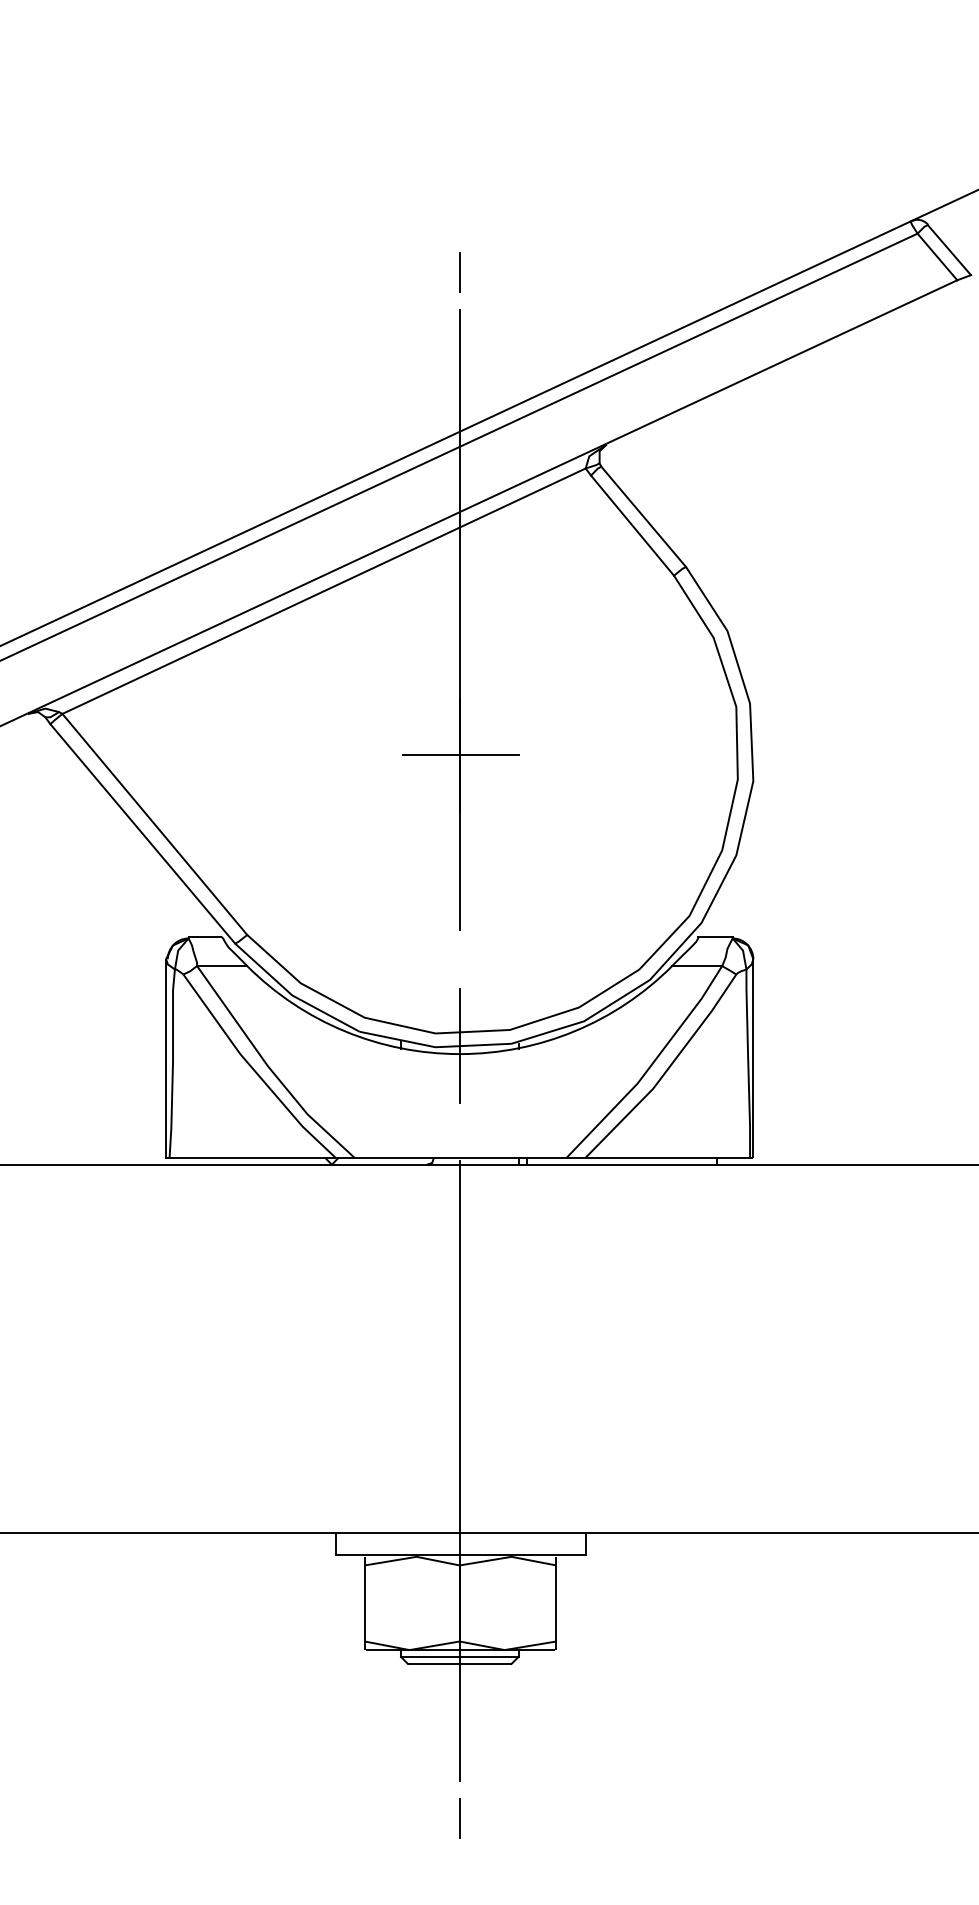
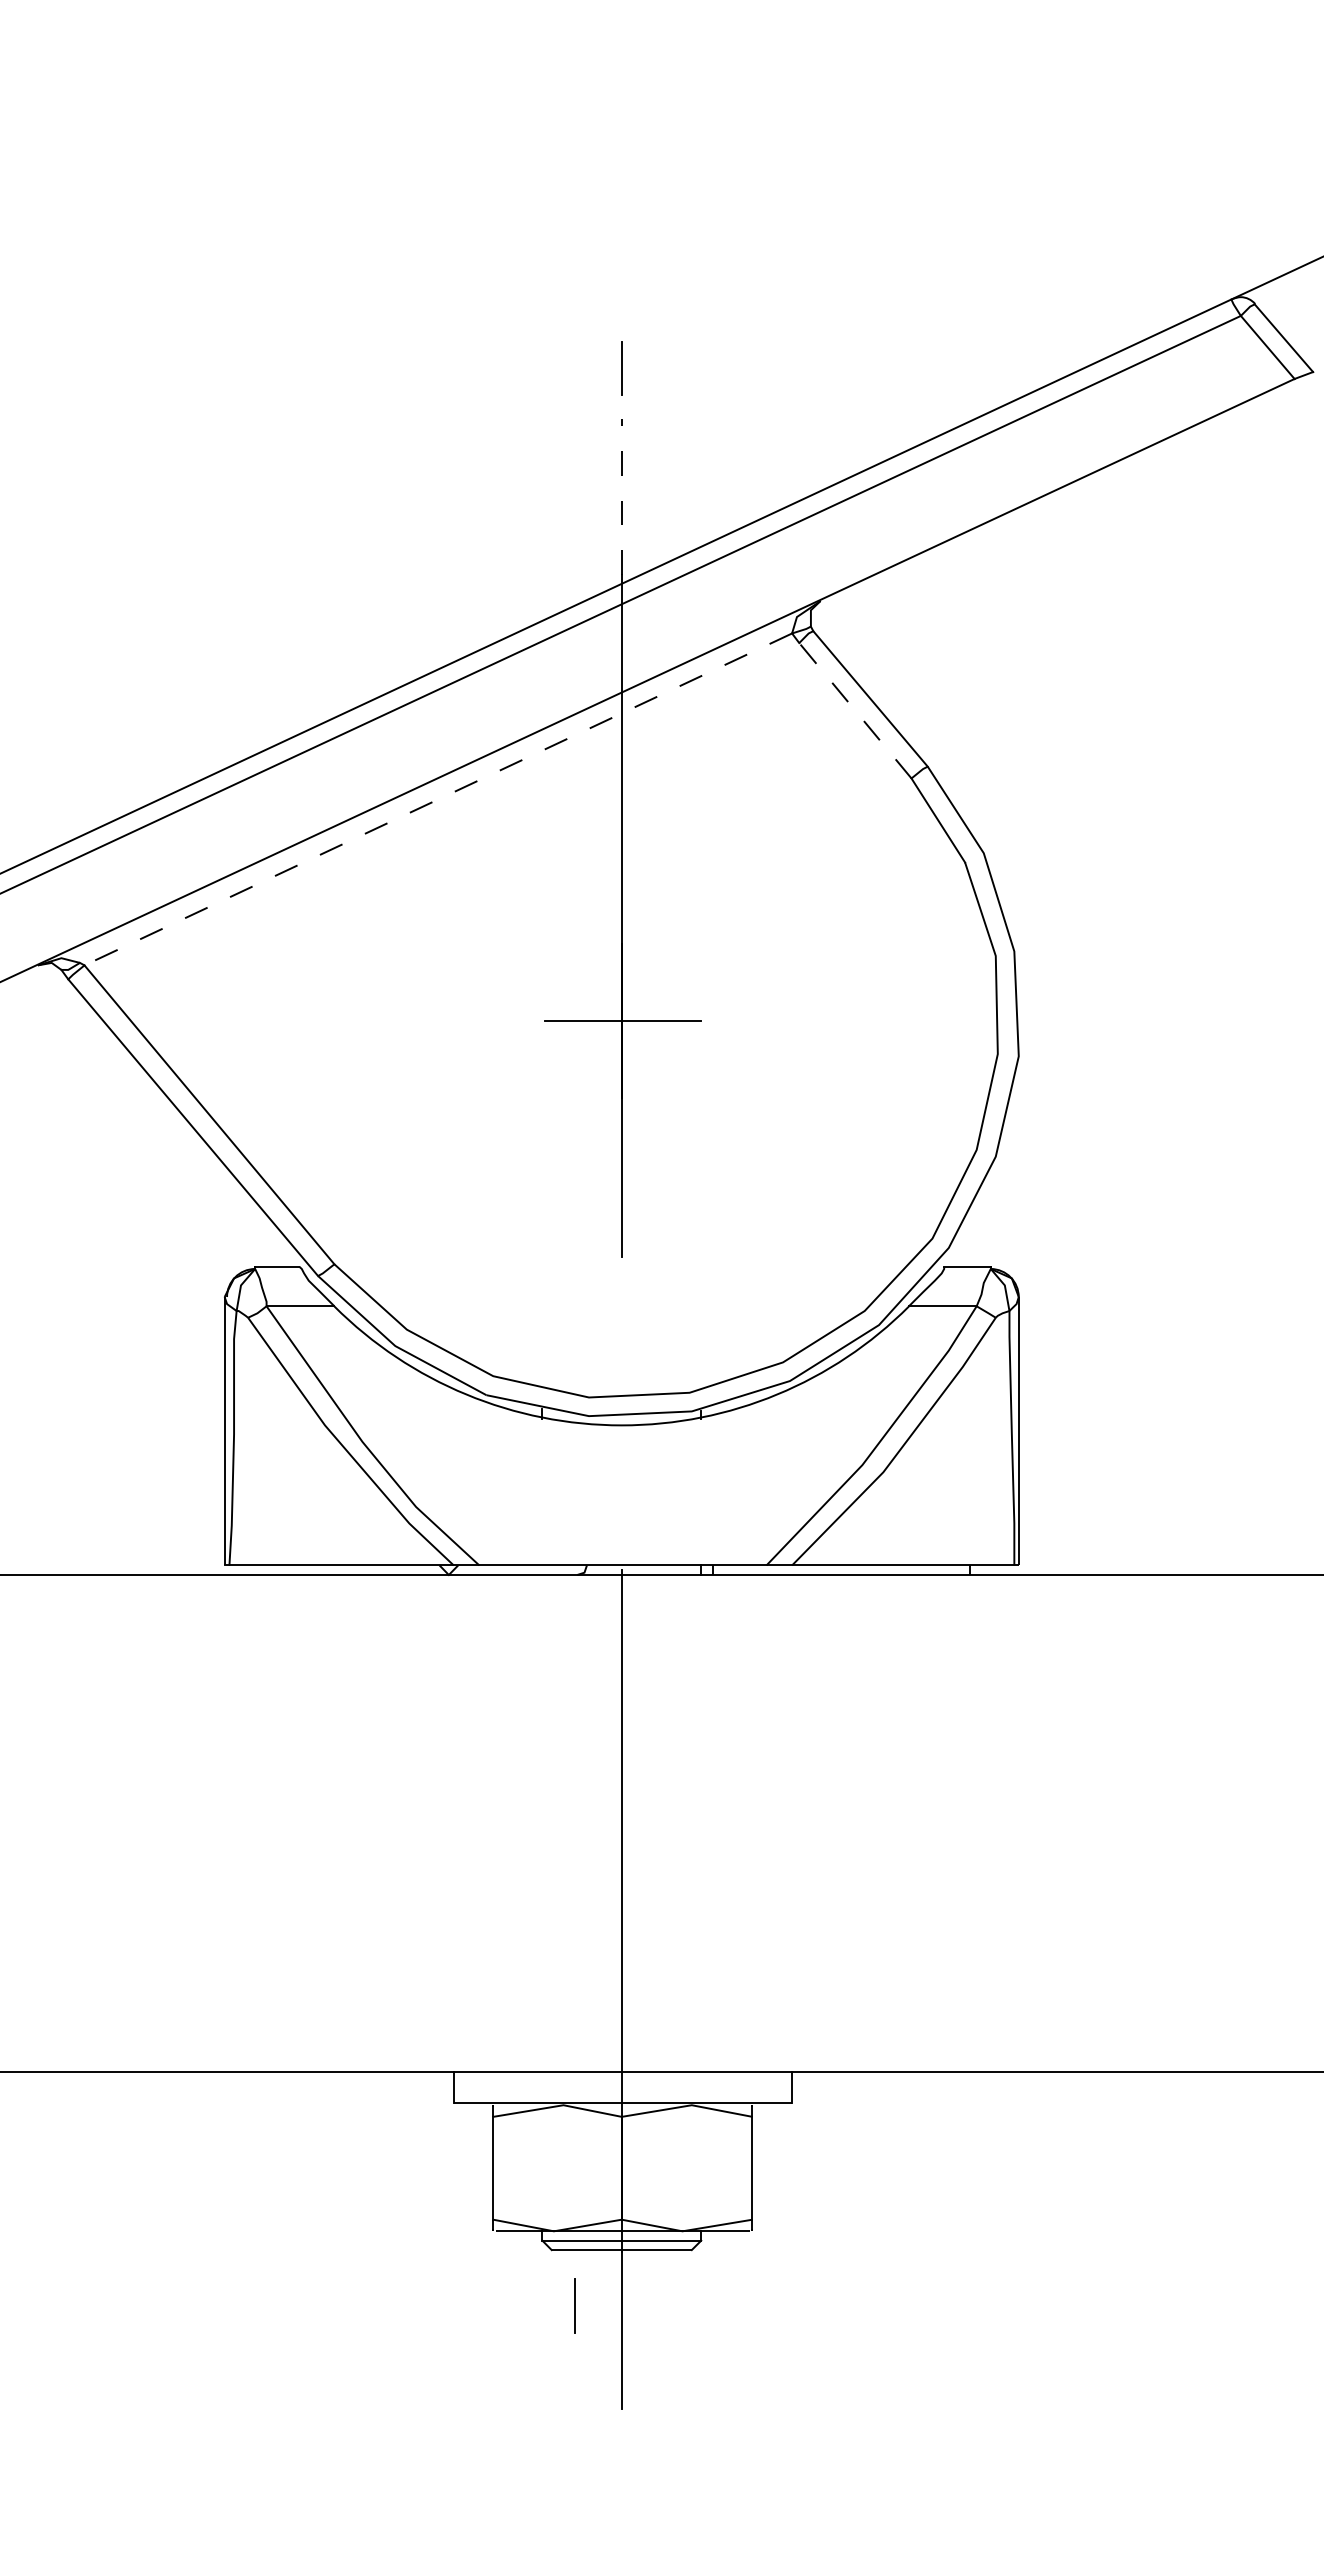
line: (459, 367) -> (621, 496), solid -> dashed
line: (632, 525) -> (855, 710), solid -> dashed
line: (324, 591) -> (438, 799), solid -> dashed
line: (459, 1045) -> (621, 1413), removed
line: (459, 1818) -> (574, 2305), moved

